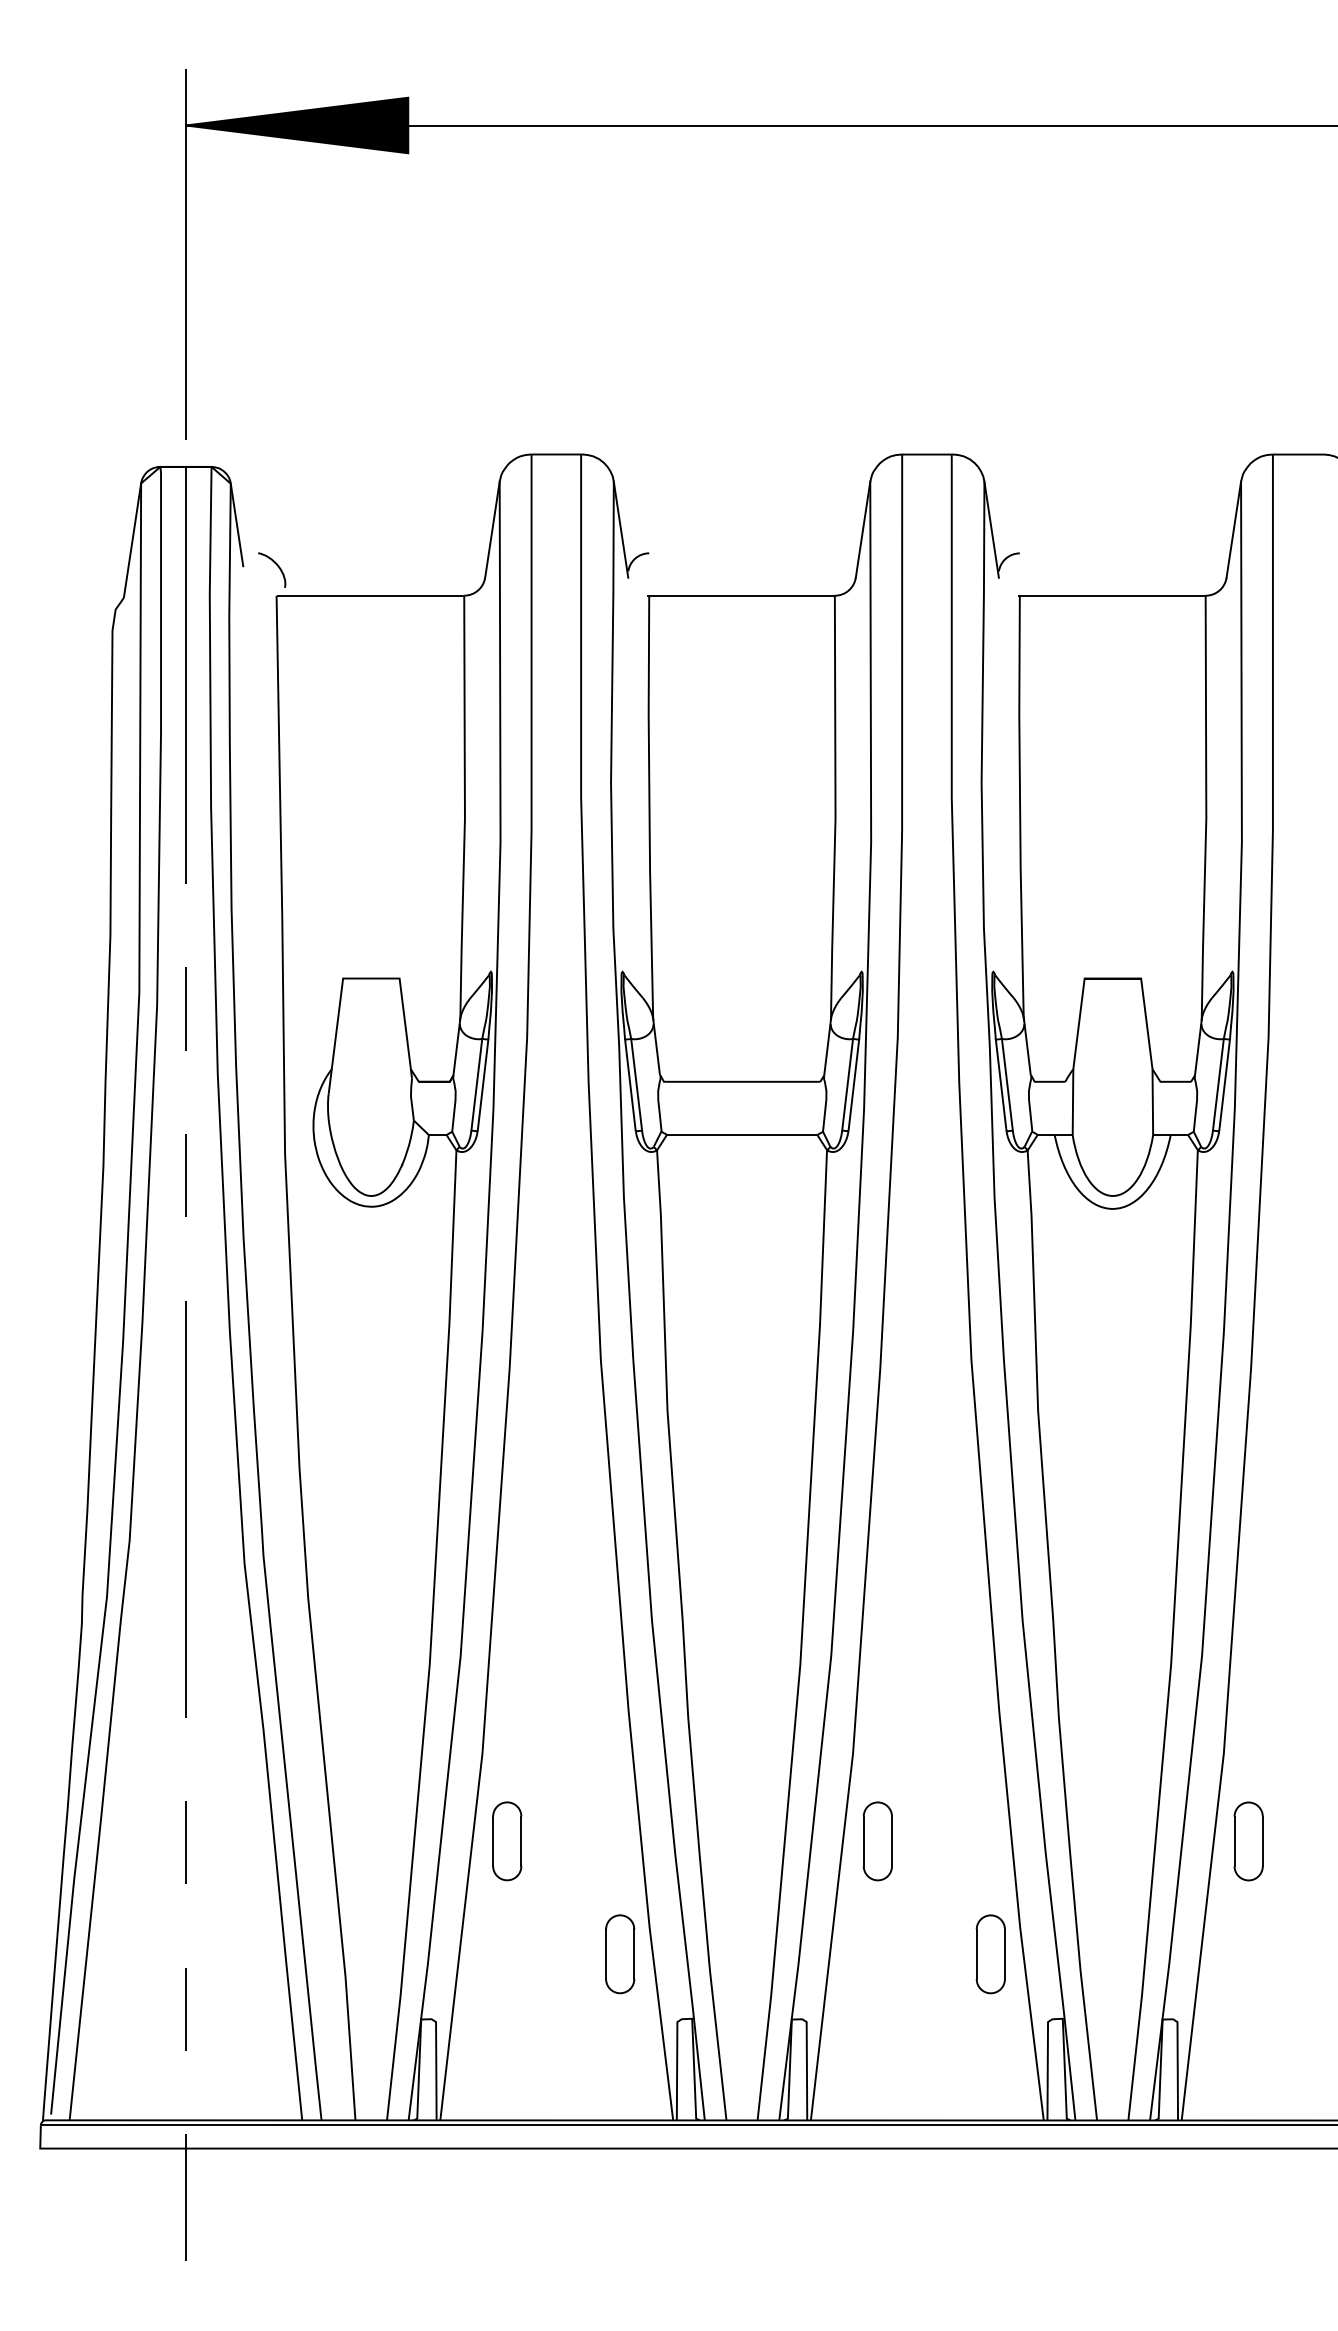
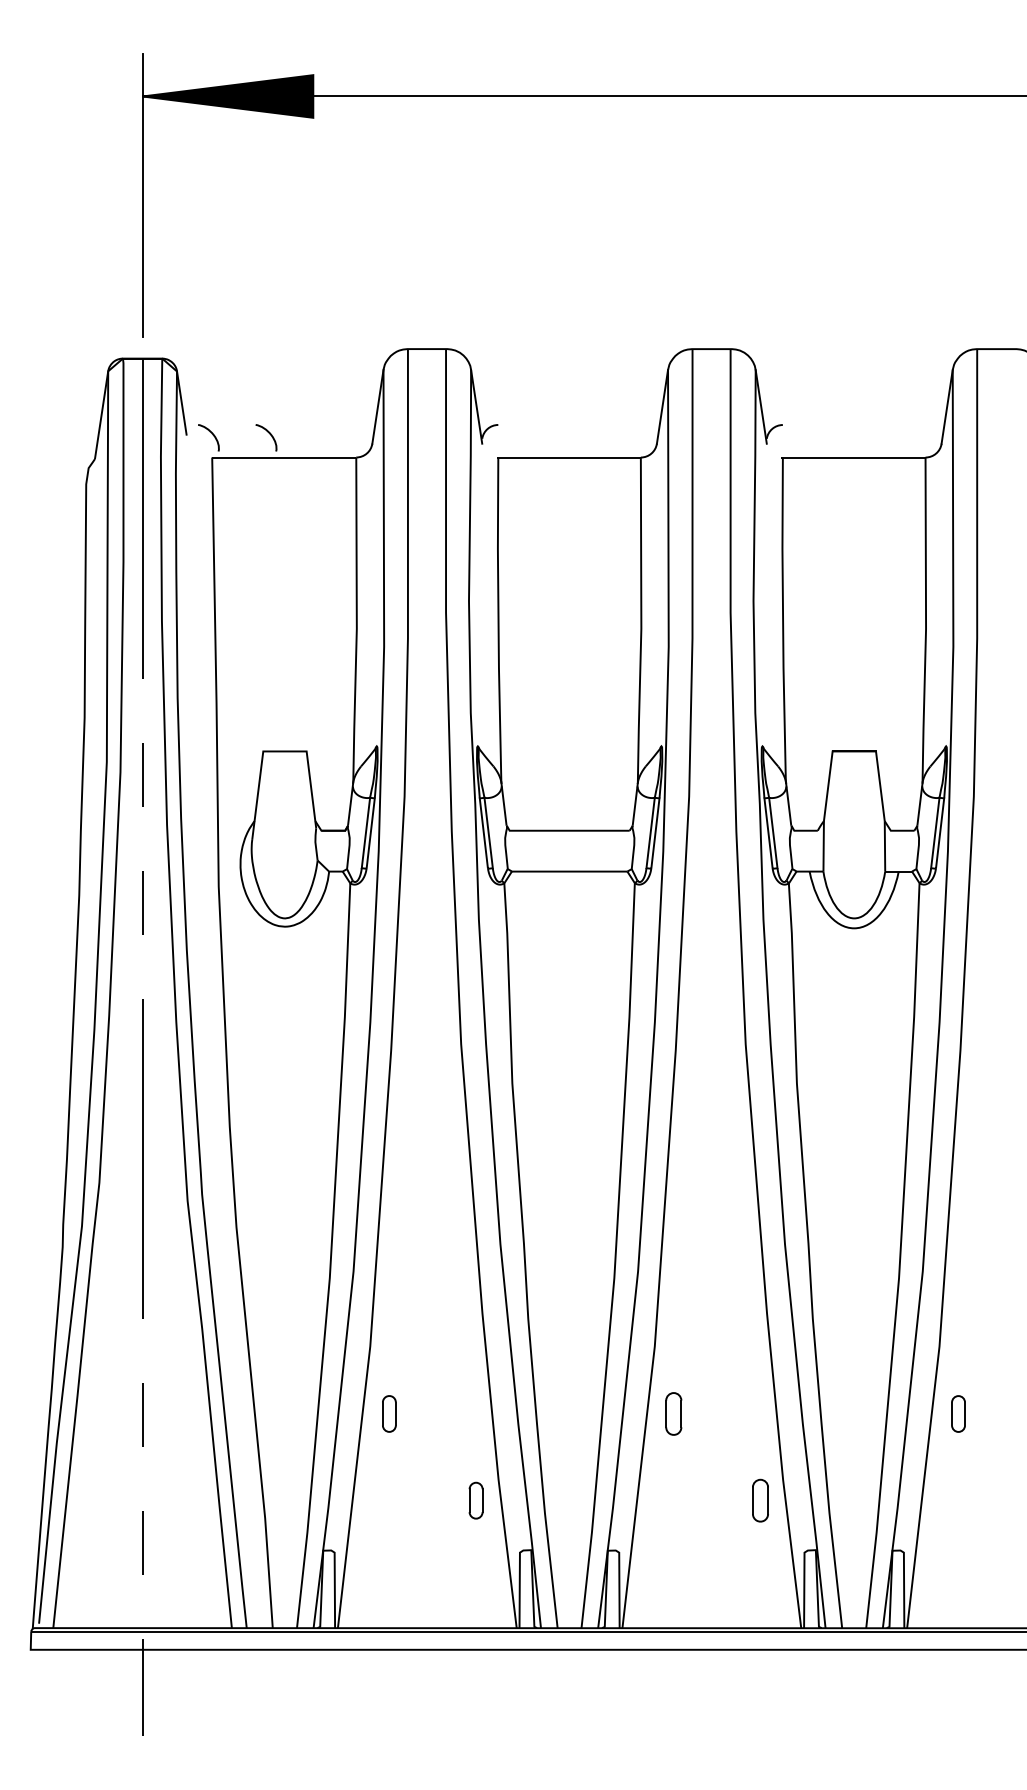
curve: (351, 565) -> (269, 434), added
part: (507, 1841) -> (389, 1414), size x0.6
part: (877, 1841) -> (673, 1414), size x0.7
part: (1248, 1841) -> (958, 1414), size x0.6
part: (620, 1954) -> (476, 1500), size x0.6
part: (990, 1954) -> (760, 1500), size x0.7

